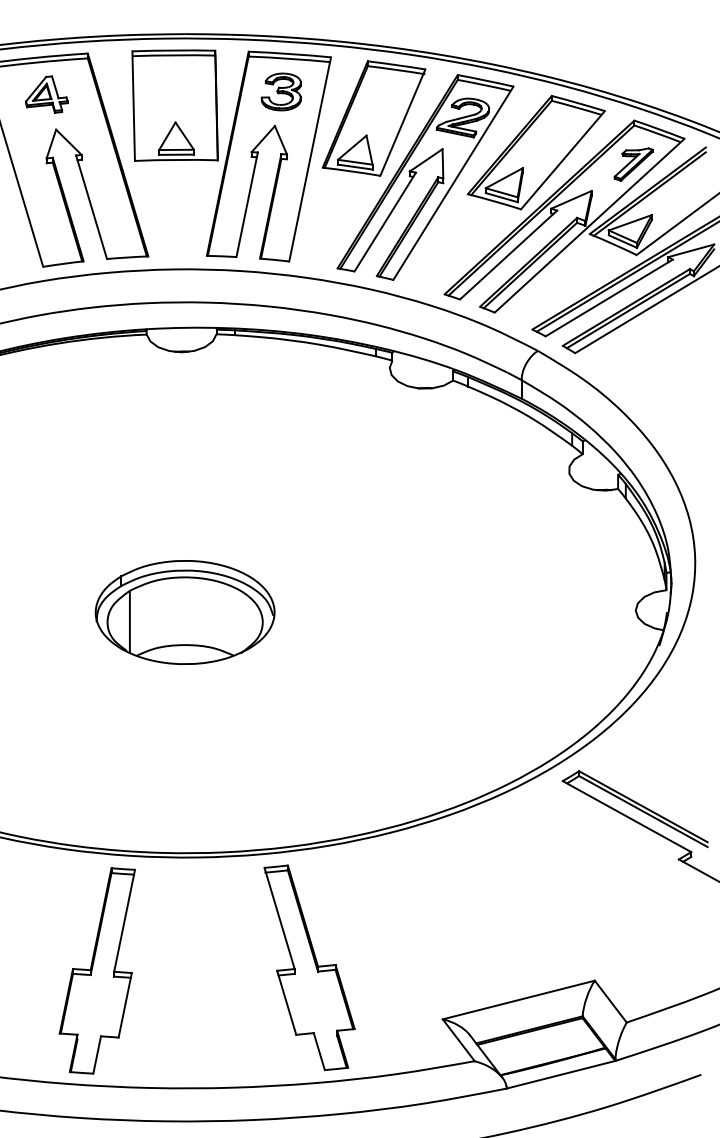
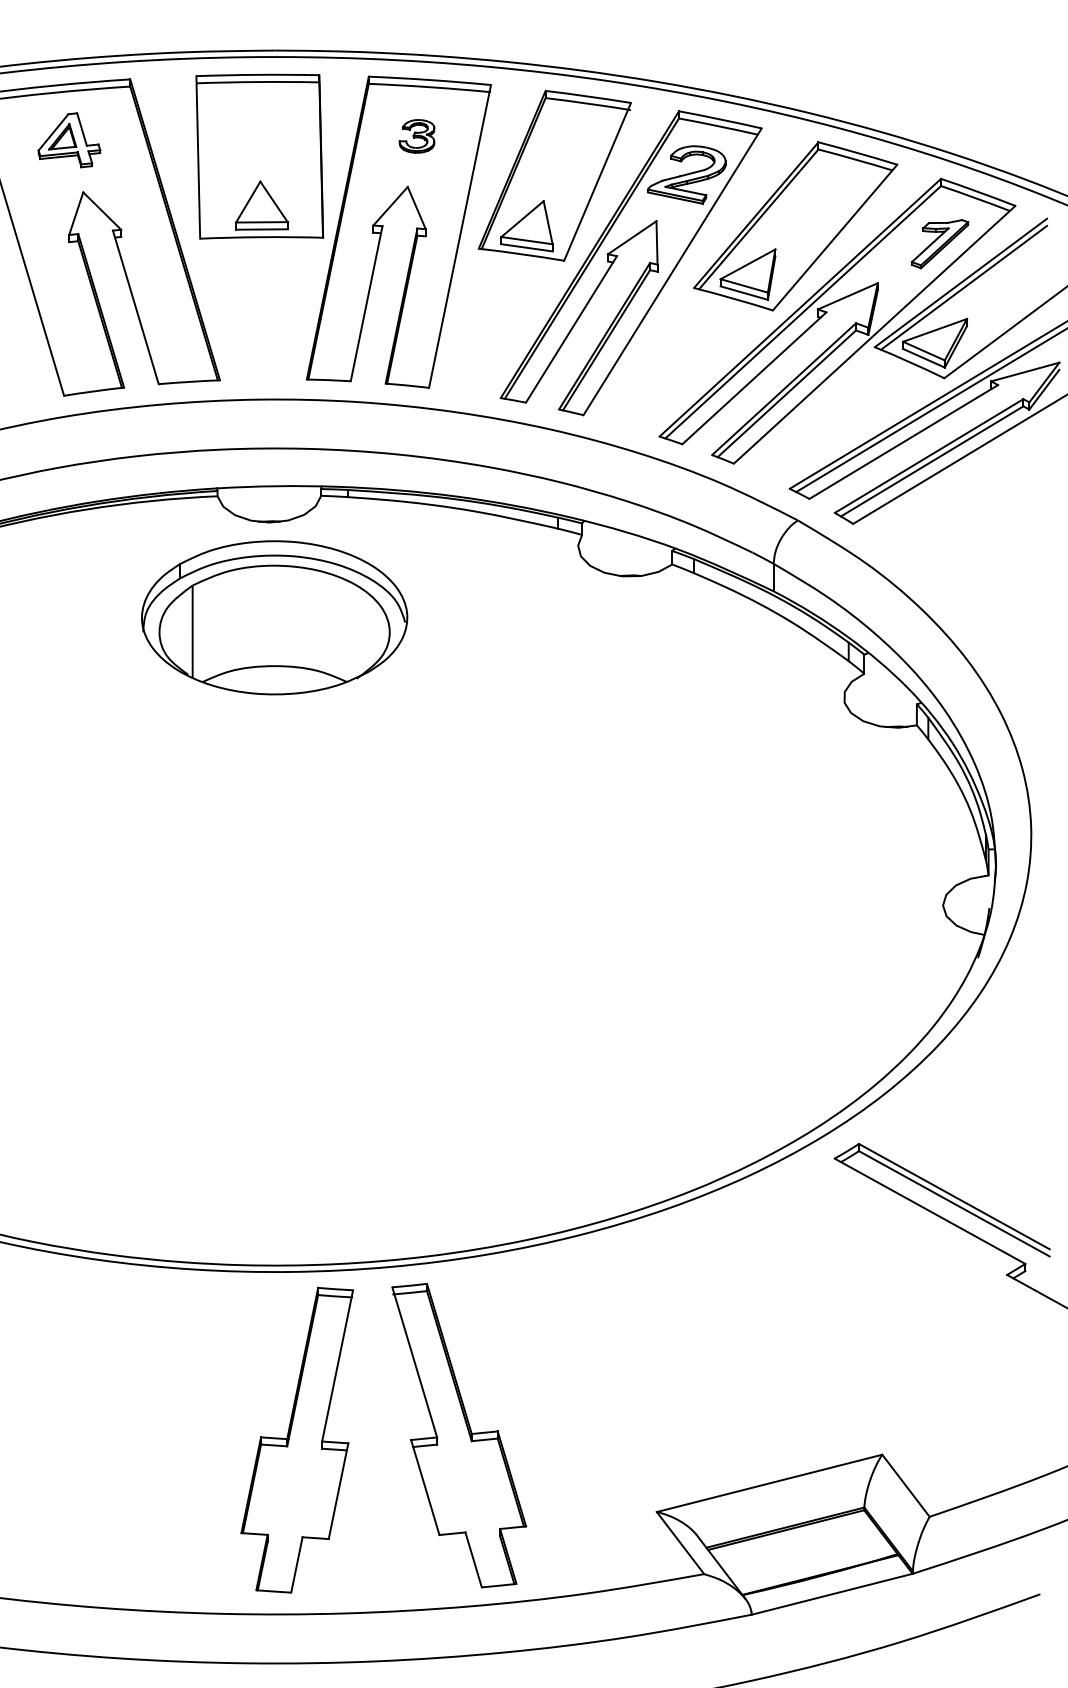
part: (280, 91) -> (416, 135), size x0.6
part: (184, 612) -> (273, 617), moved
part: (96, 970) -> (295, 1439), moved

